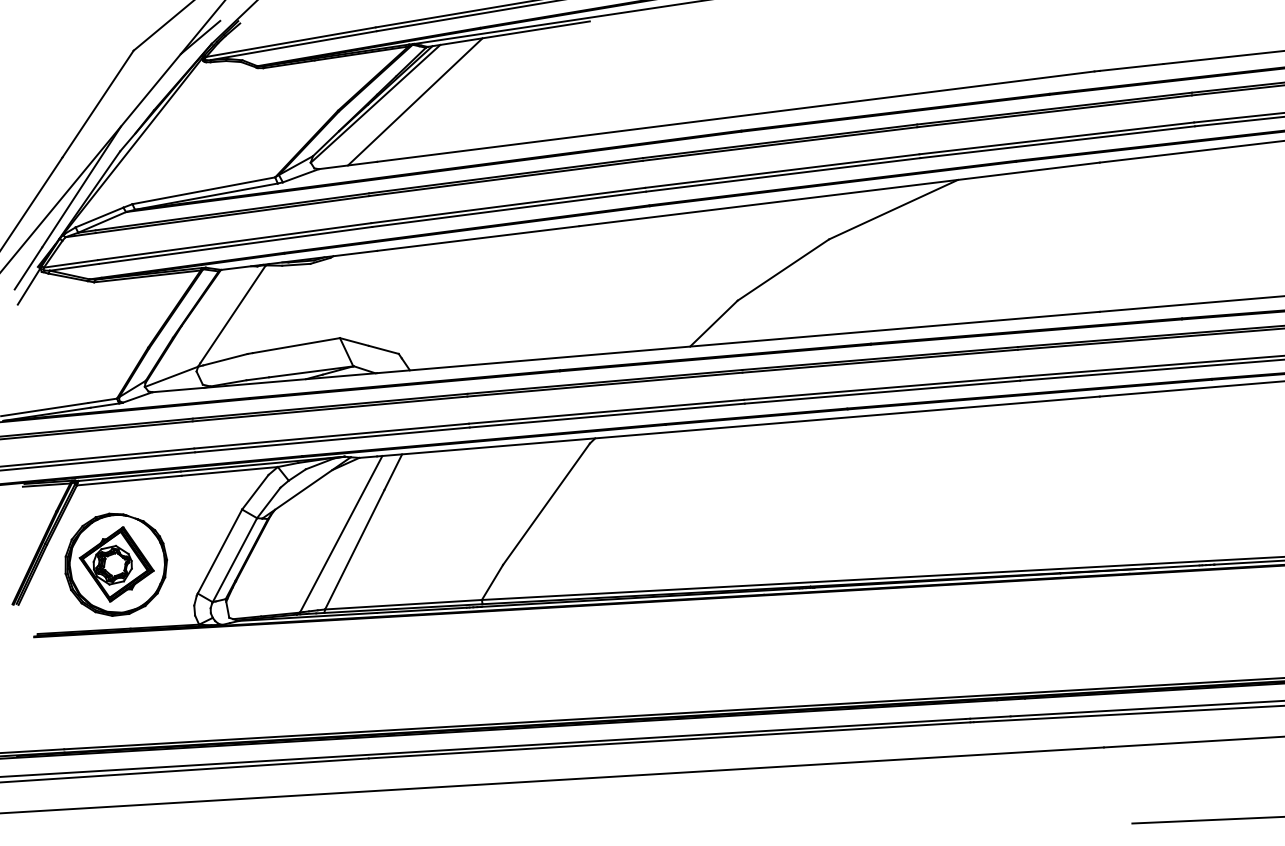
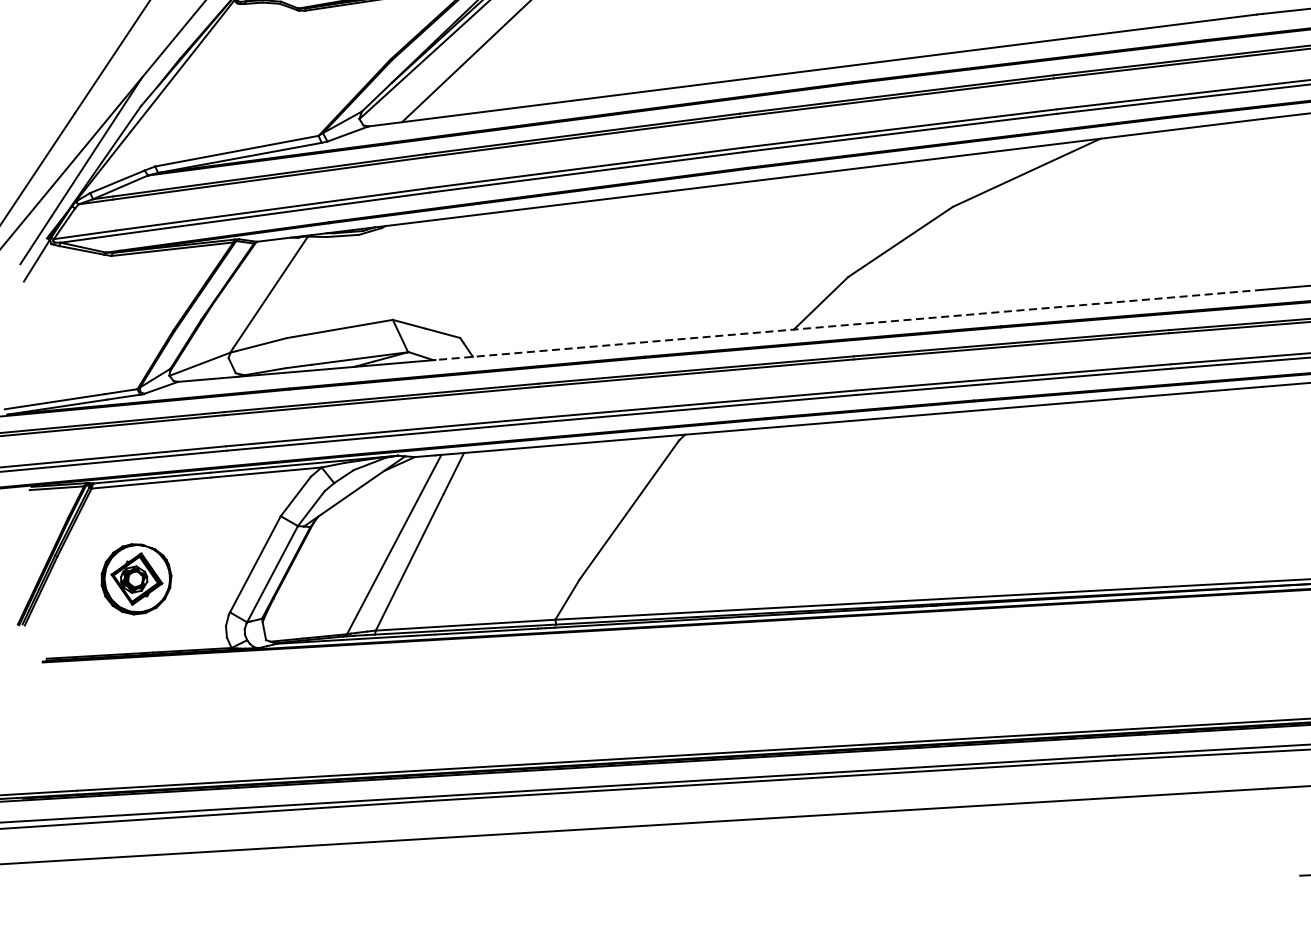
line: (738, 342) -> (849, 324), solid -> dashed
part: (115, 564) -> (135, 579), size x0.6

